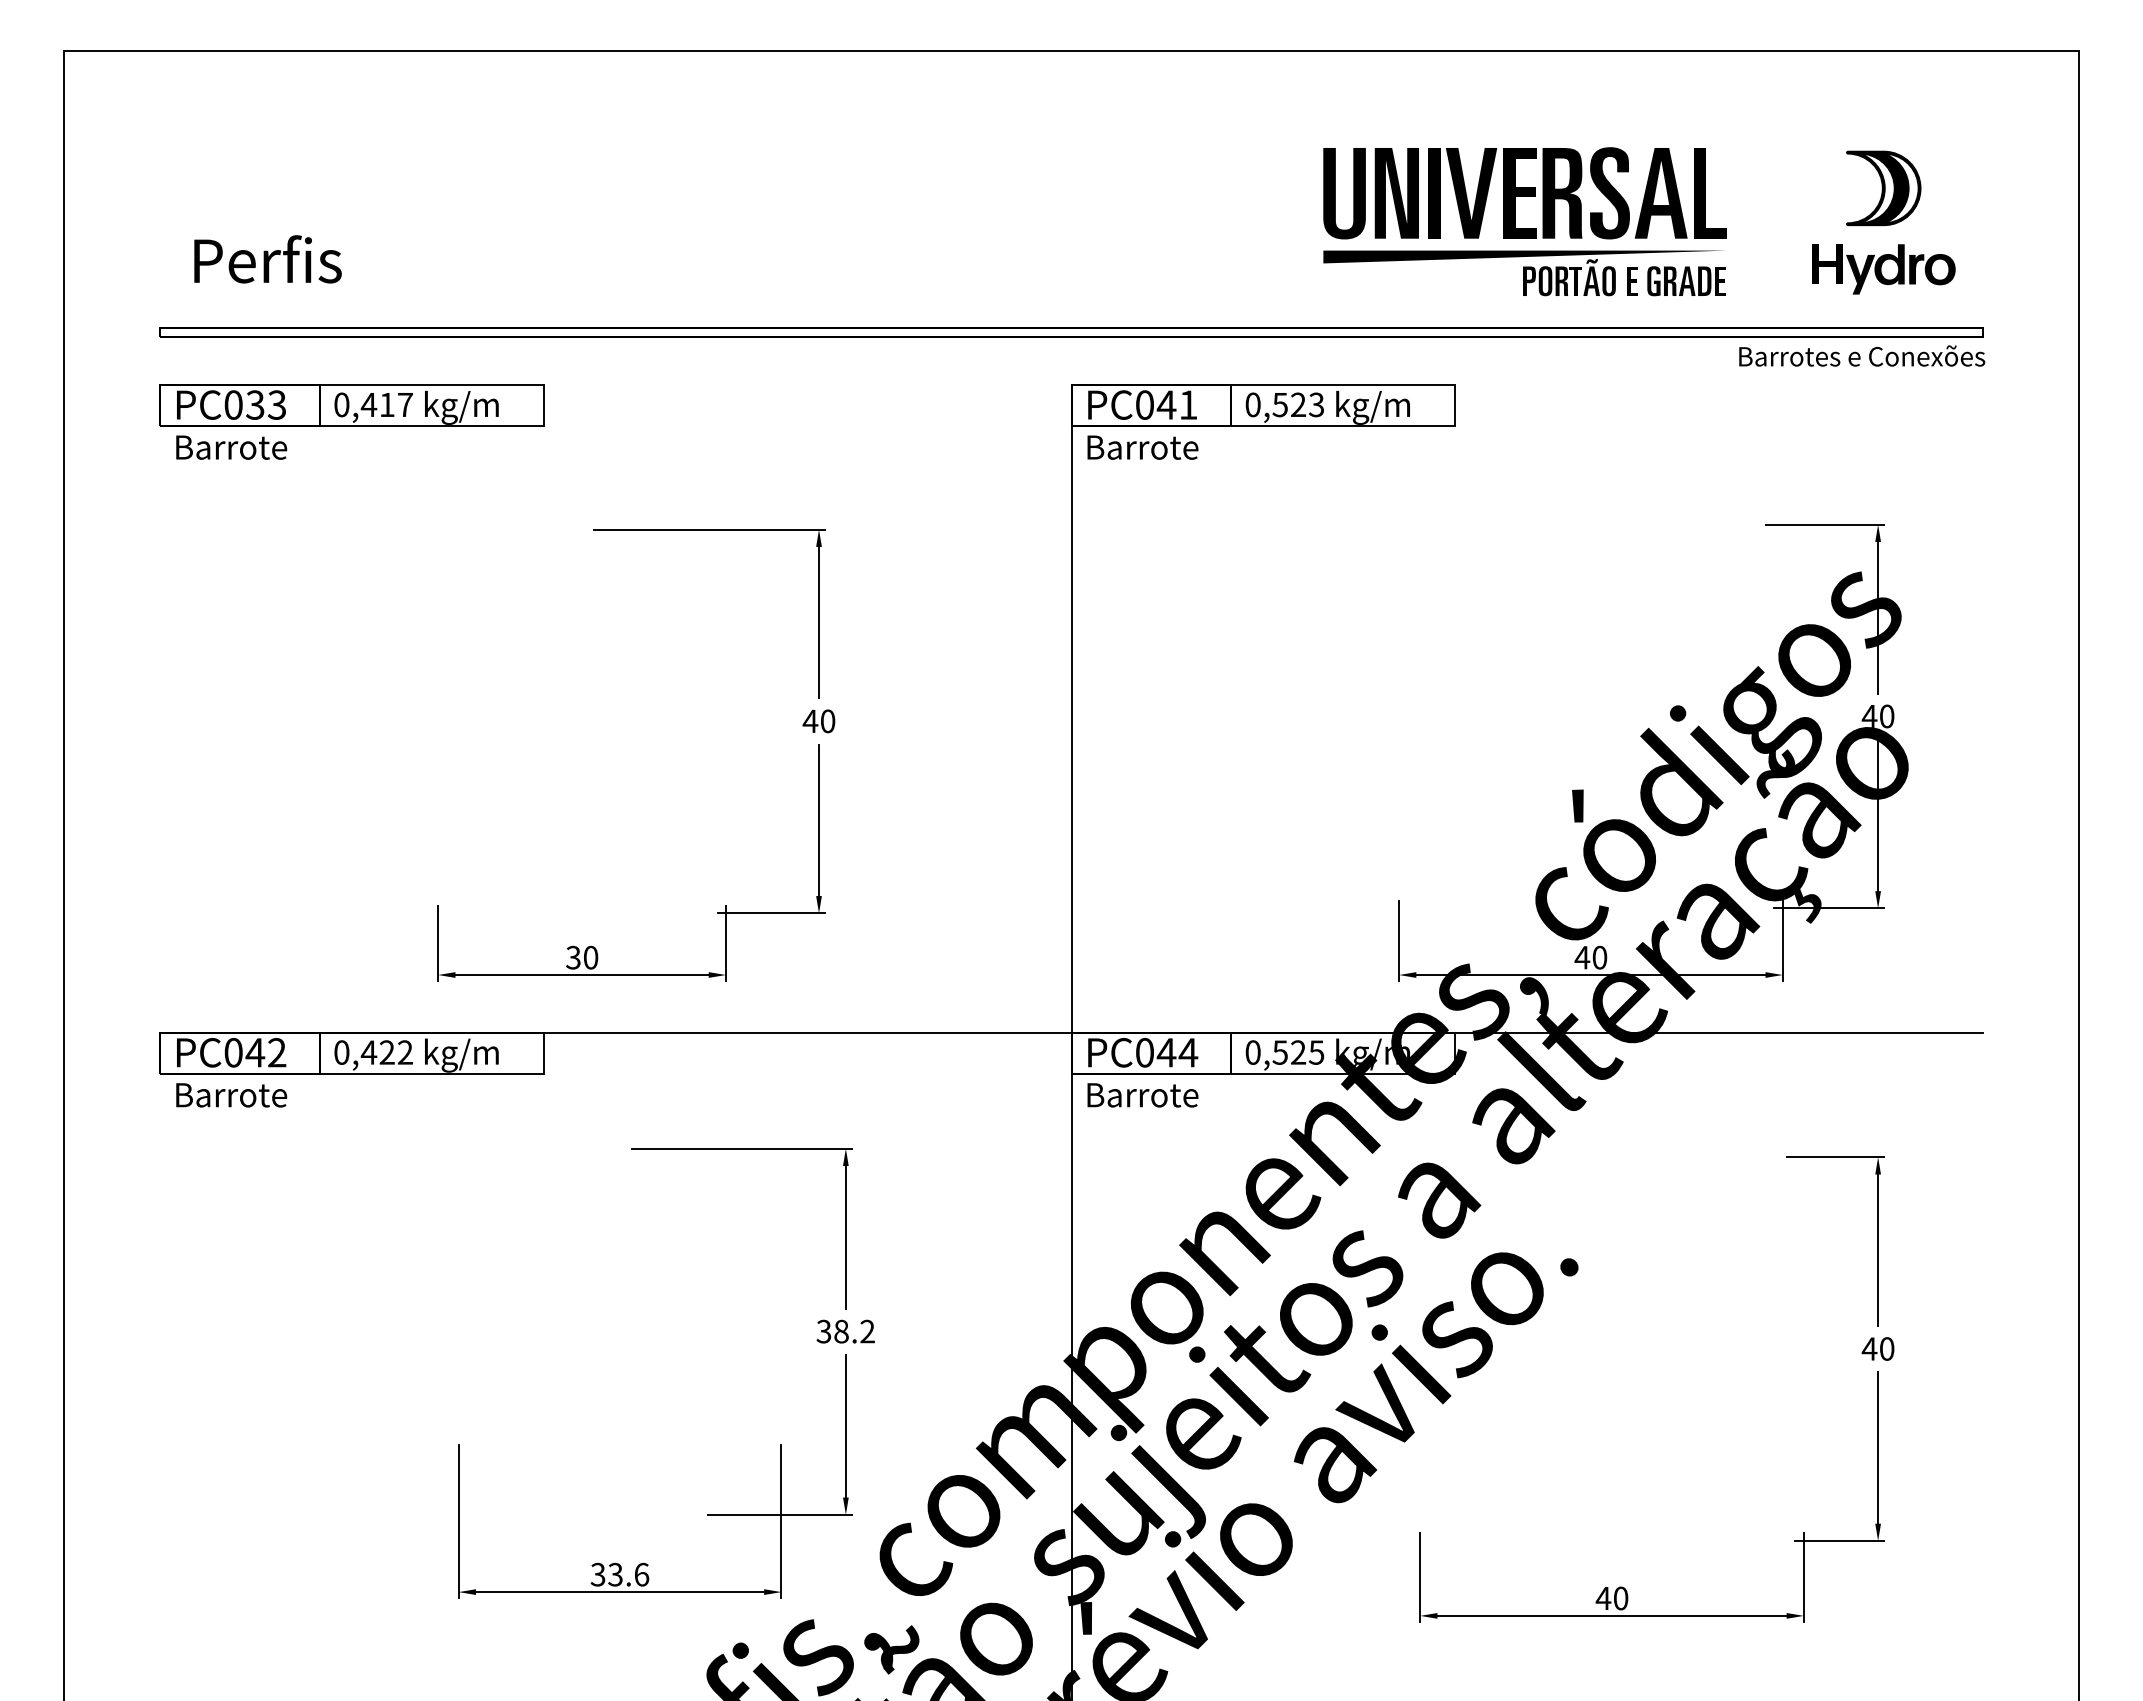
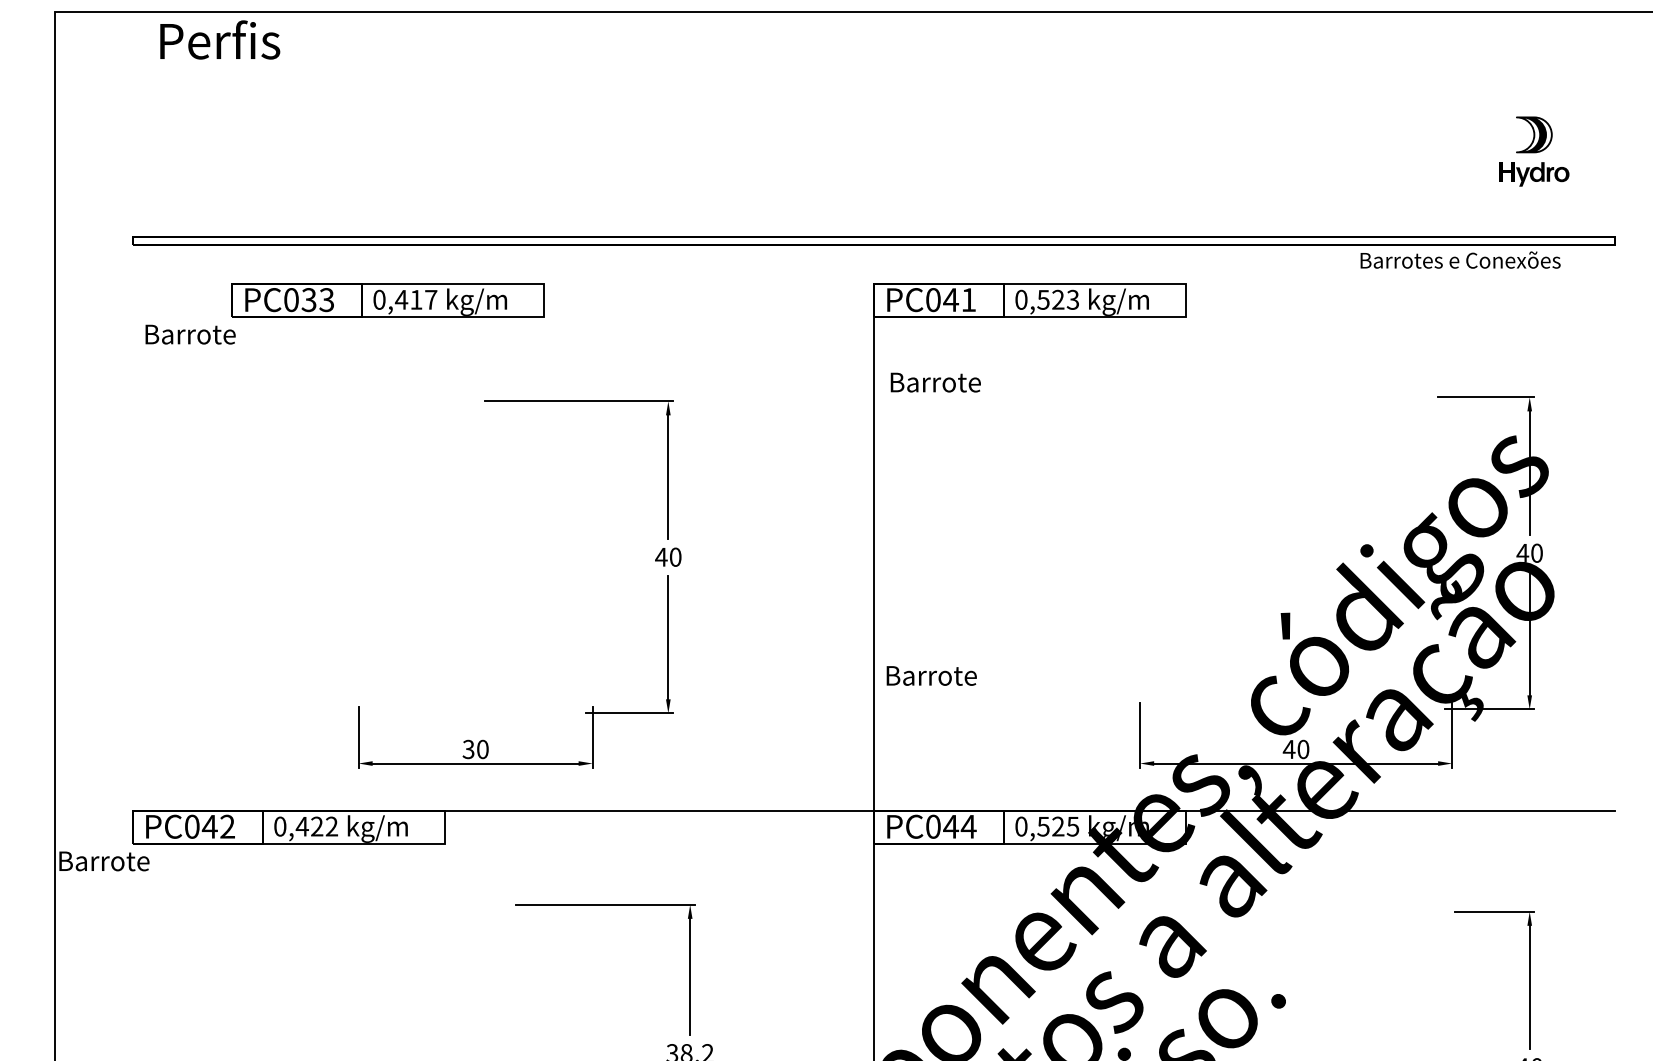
part: (1883, 222) -> (1534, 151), size x0.6
part: (1524, 228) -> (1242, 156), removed
text: (267, 259) -> (219, 40), moved
text: (1862, 355) -> (1460, 259), moved
part: (351, 405) -> (387, 300), moved
text: (1142, 447) -> (935, 382), moved
text: (231, 1095) -> (104, 861), moved
text: (1142, 1095) -> (931, 676), moved

